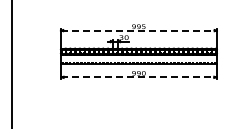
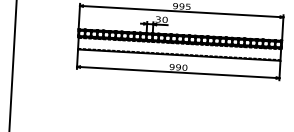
line: (138, 30) -> (181, 11), dashed -> solid
line: (138, 77) -> (177, 72), dashed -> solid

